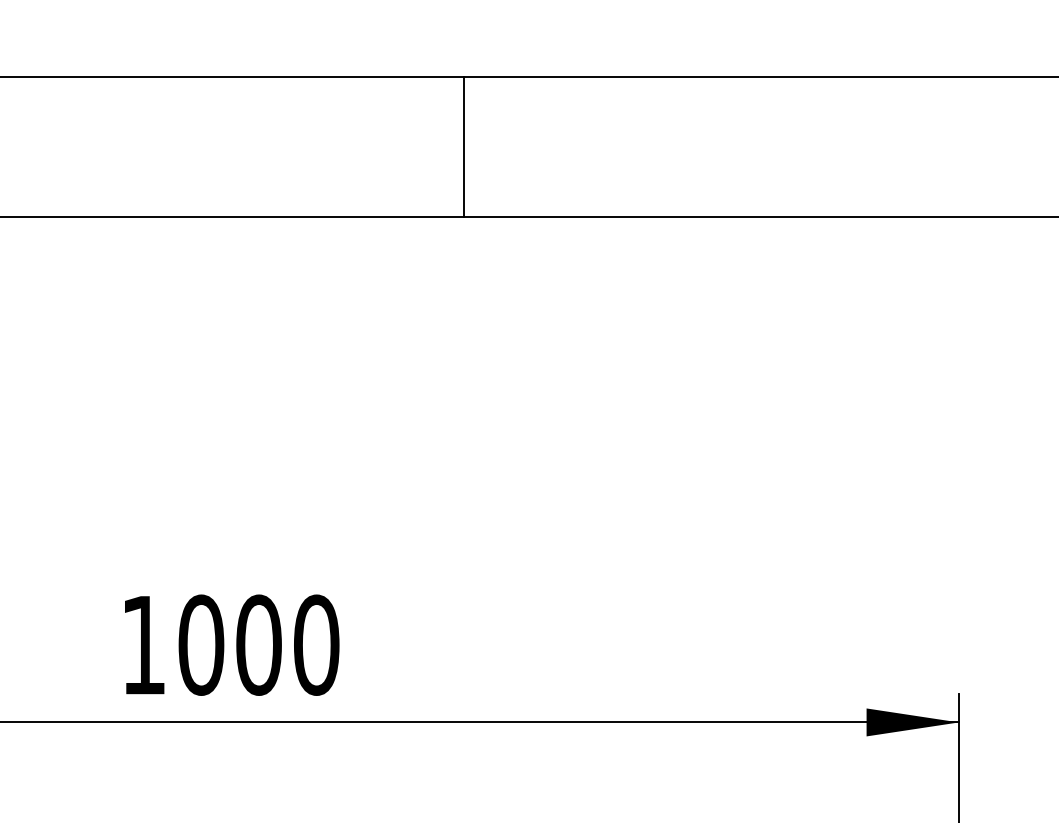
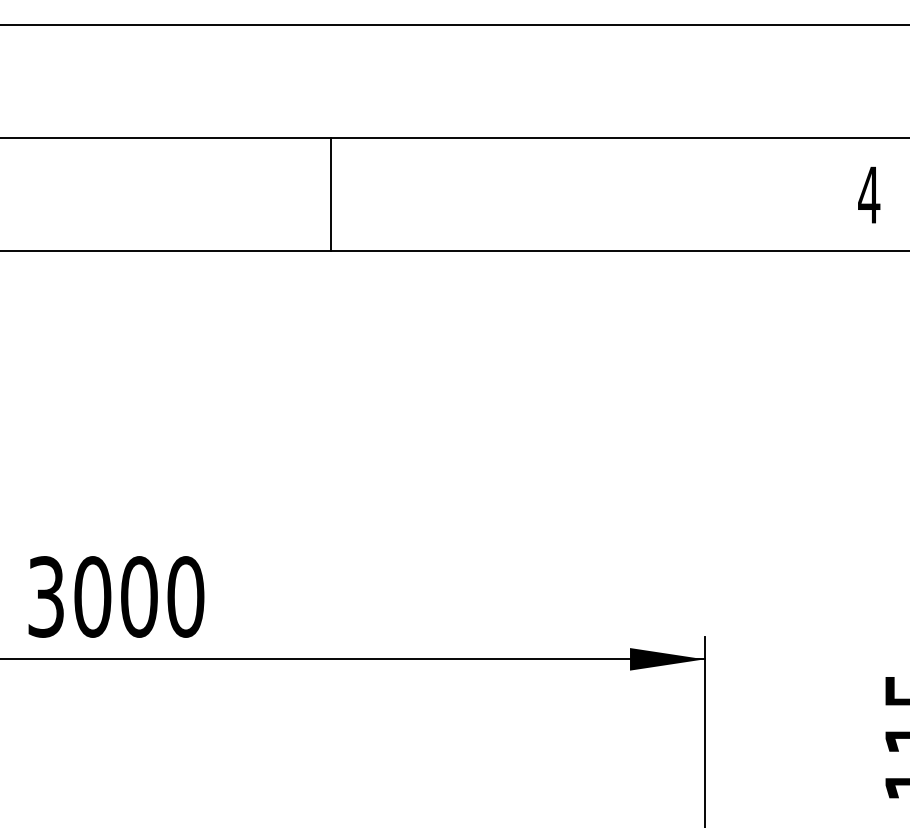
line: (464, 146) -> (331, 194), moved
text: (142, 644) -> (45, 596), 1000 -> 3000

